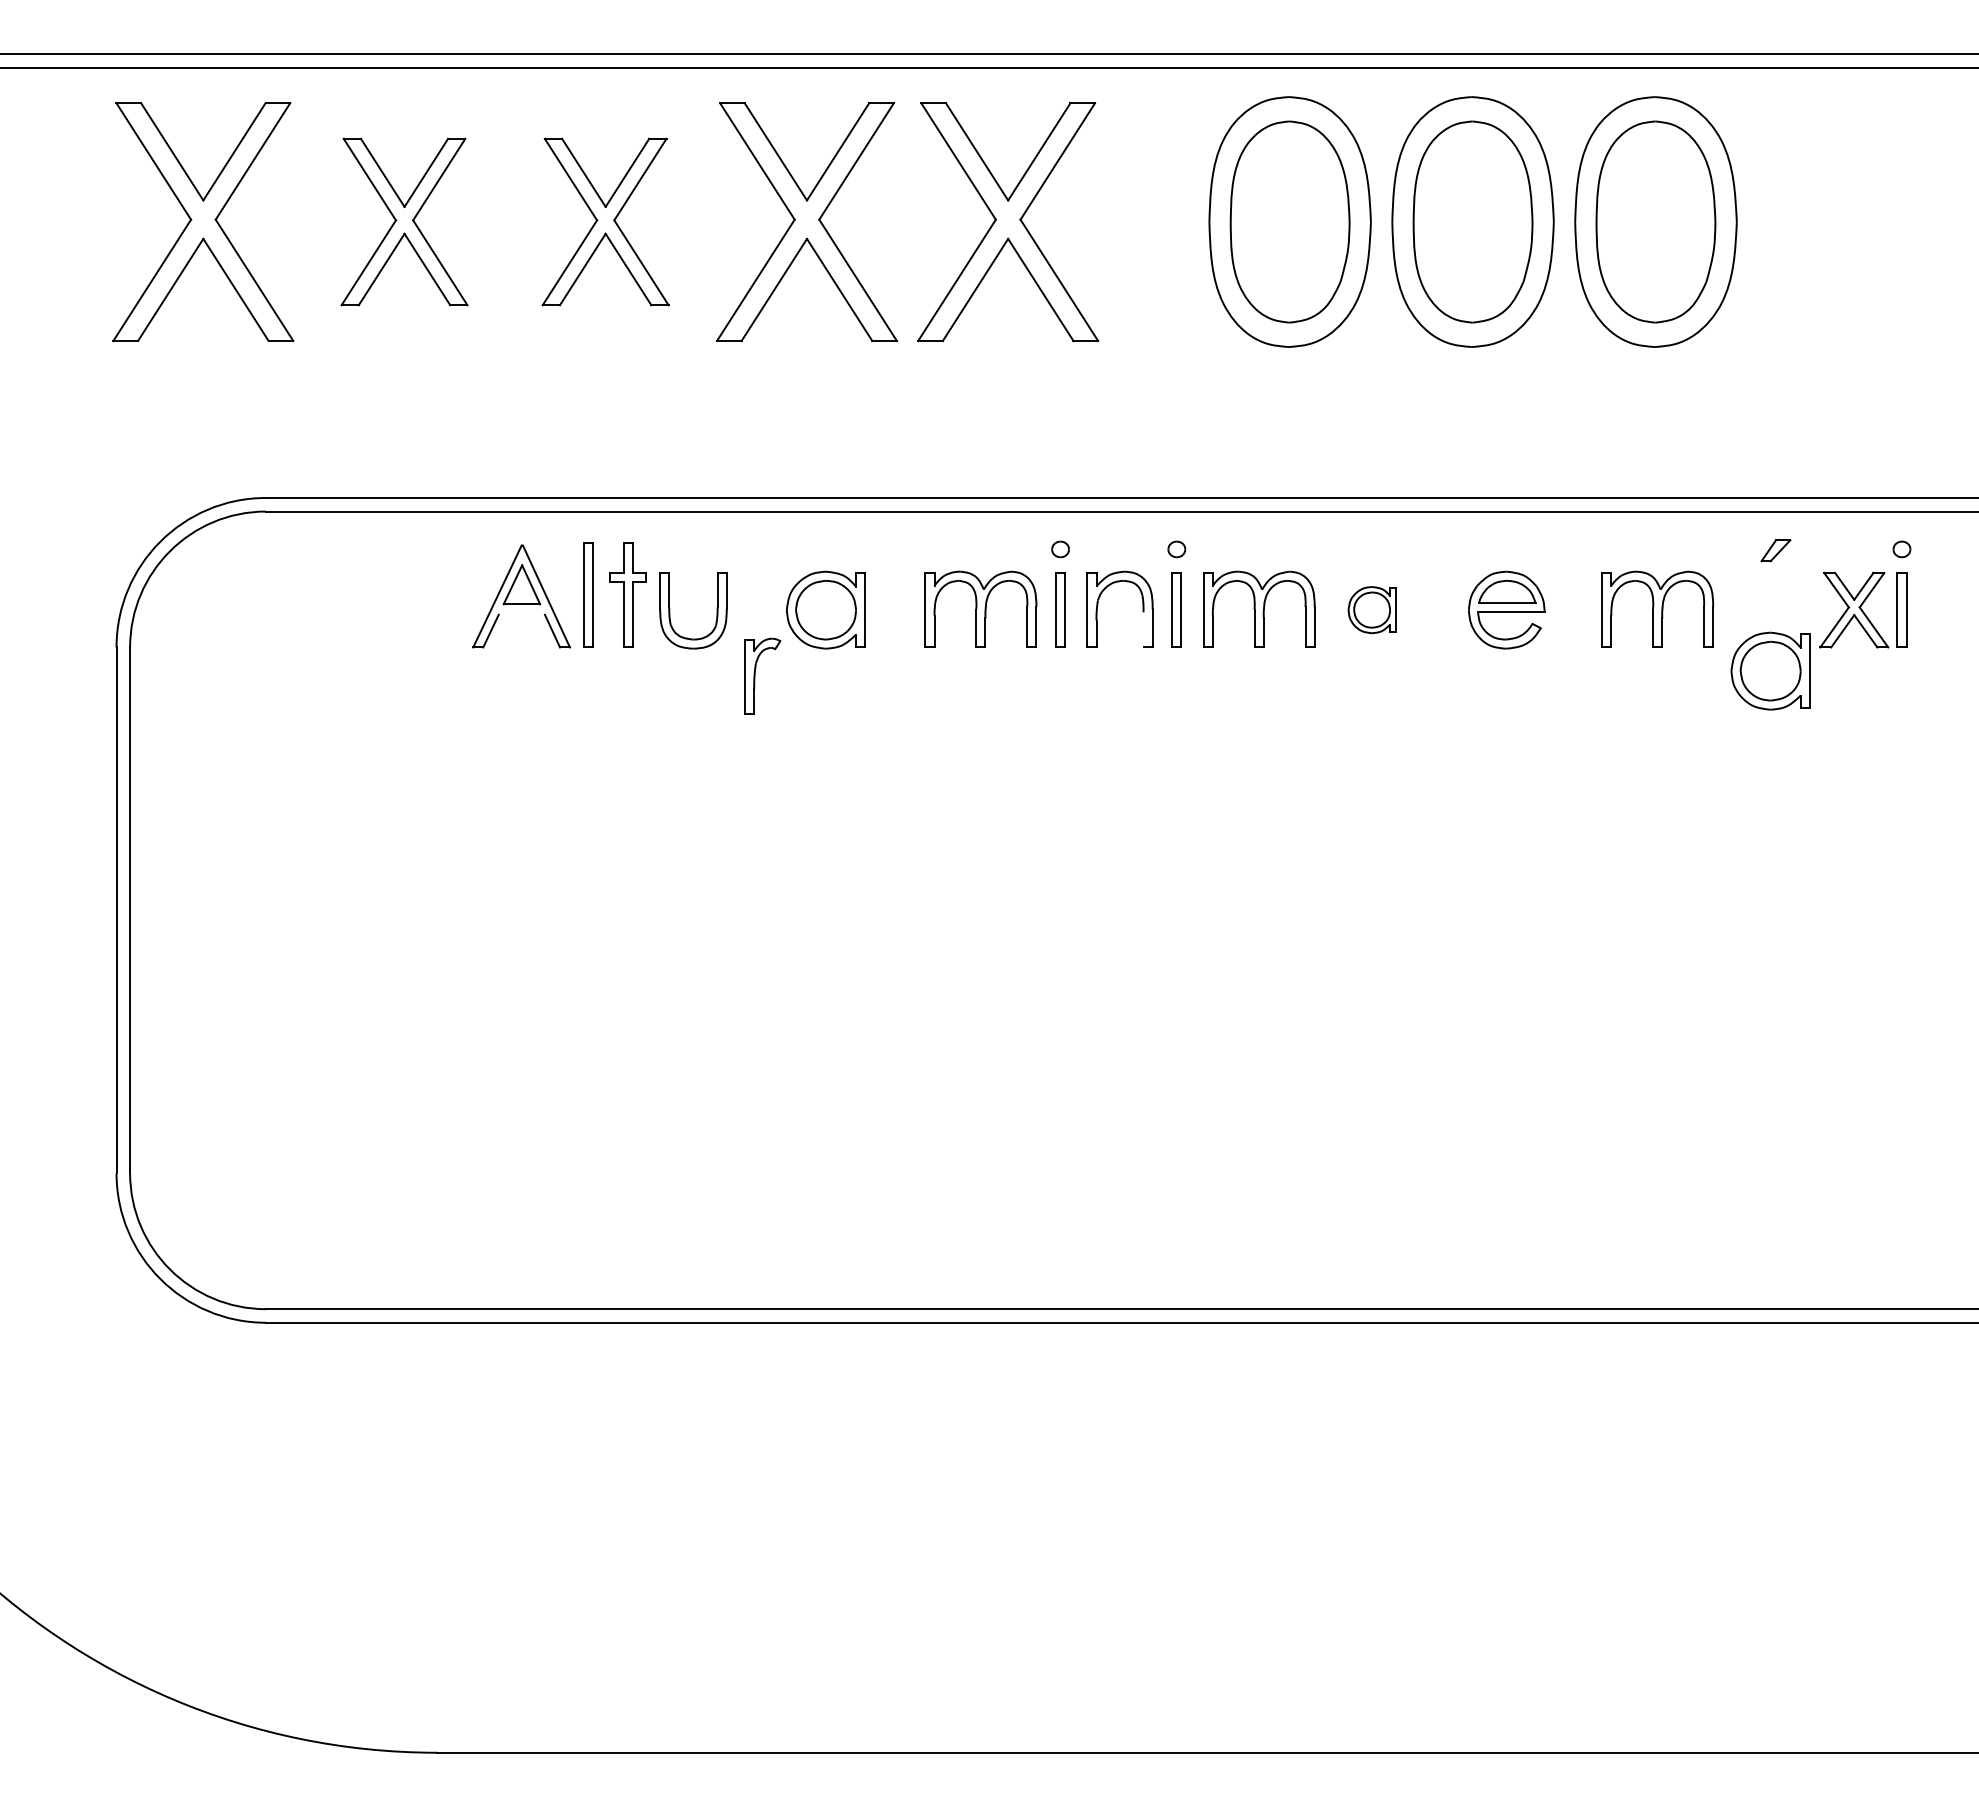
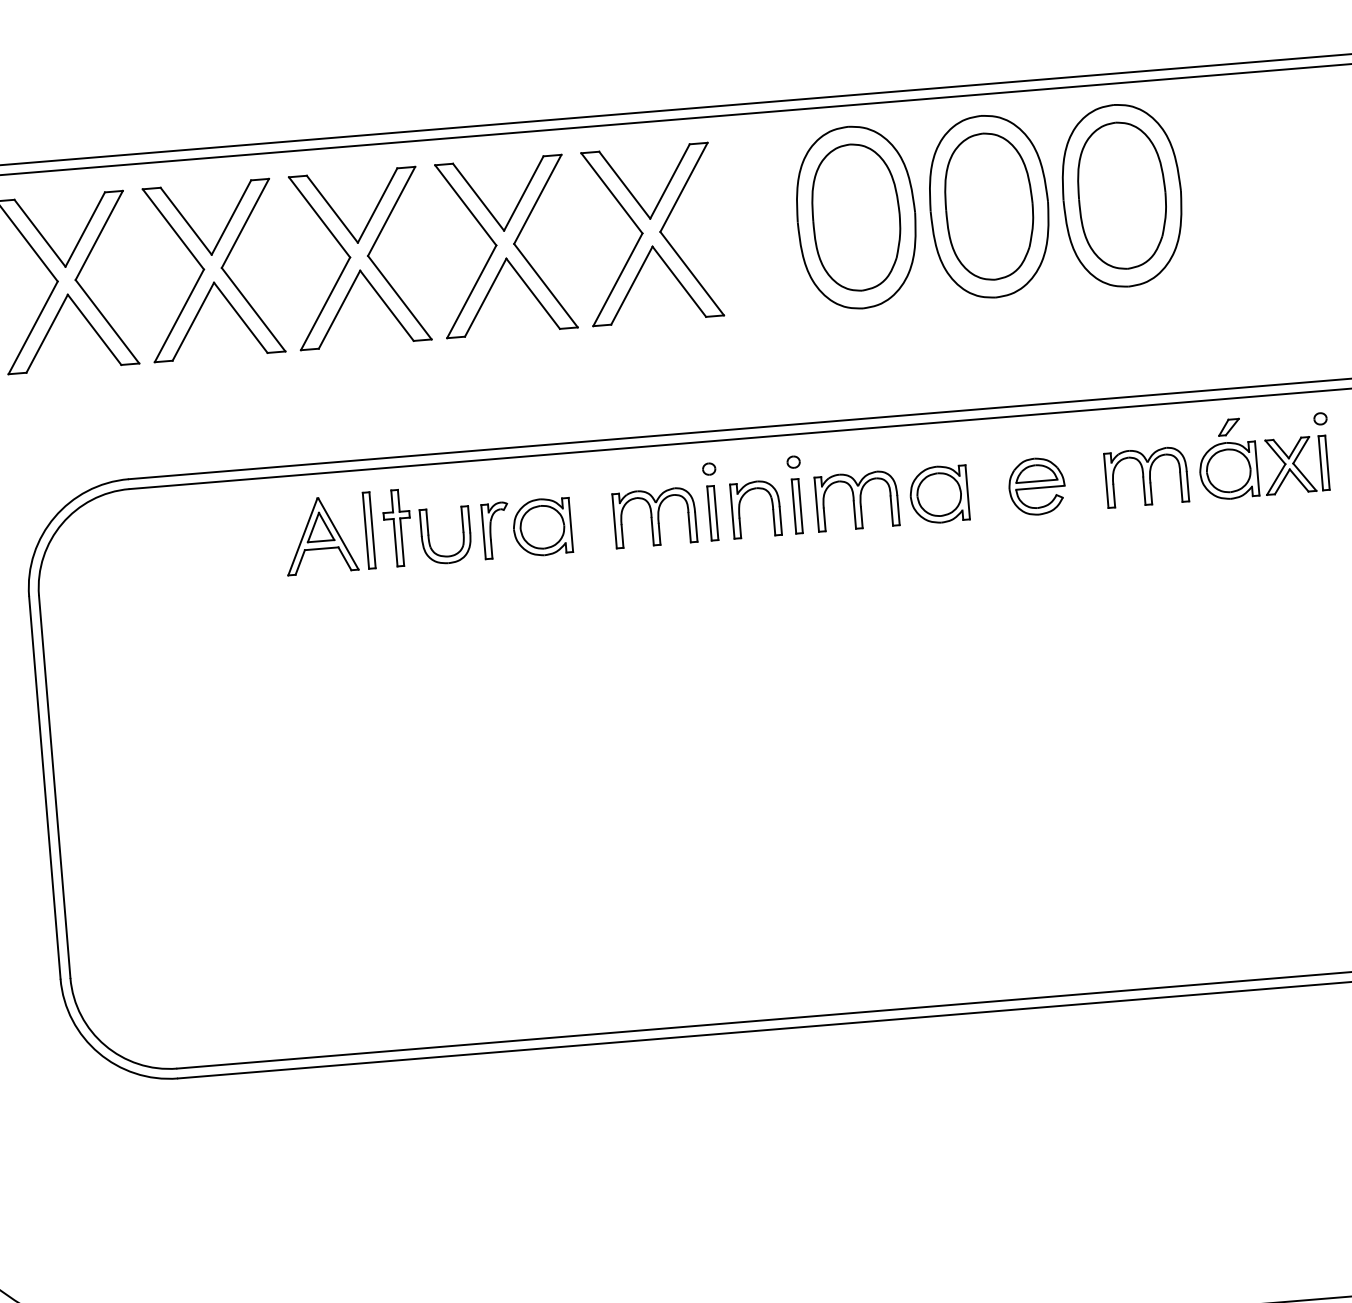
part: (404, 221) -> (212, 270), size x1.43
part: (605, 221) -> (358, 258), size x1.43
part: (1371, 609) -> (938, 494), size x1.67
line: (521, 614) -> (321, 548), added
line: (1143, 629) -> (774, 522), added
part: (1770, 670) -> (1228, 470), moved
part: (755, 675) -> (491, 530), moved

